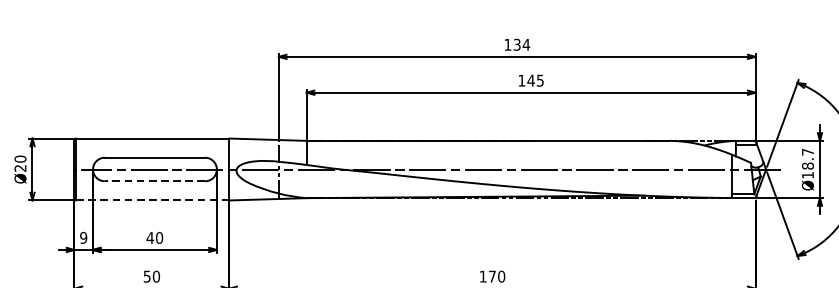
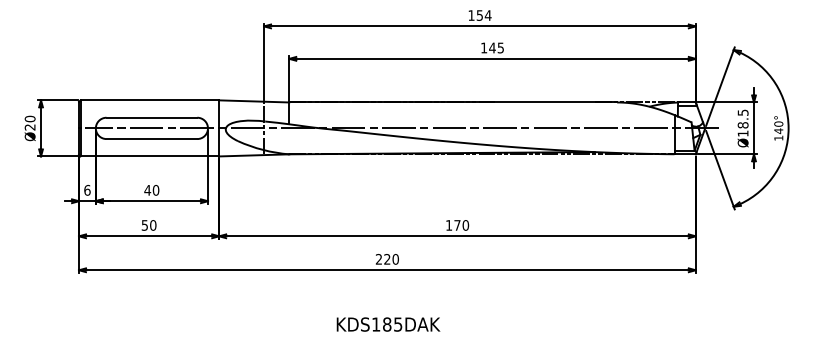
text: (516, 43) -> (479, 14), 134 -> 154
text: (808, 151) -> (743, 112), Ø18.7 -> Ø18.5
line: (154, 181) -> (151, 139), dashed -> solid
line: (153, 200) -> (150, 156), dashed -> solid
text: (83, 236) -> (87, 189), 9 -> 6

